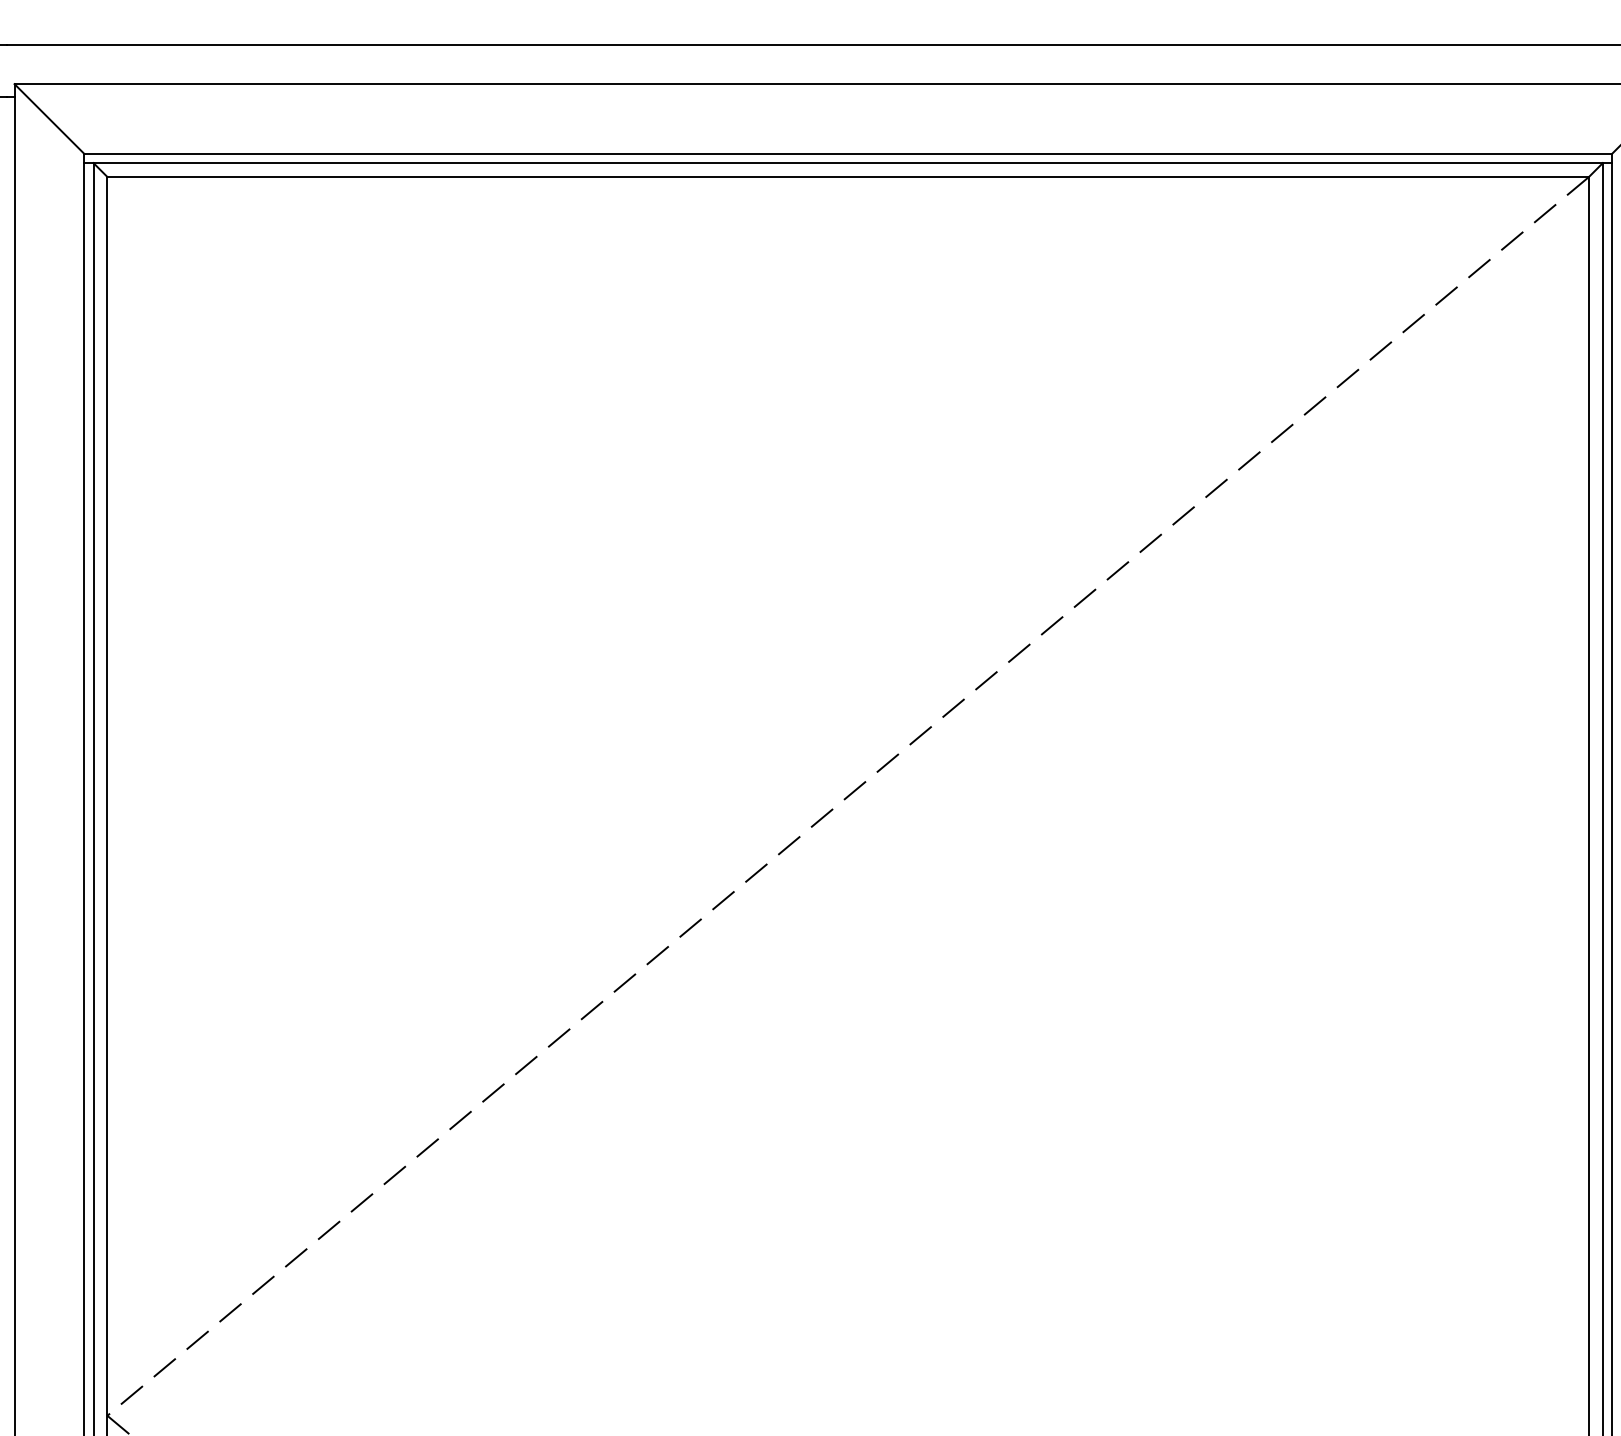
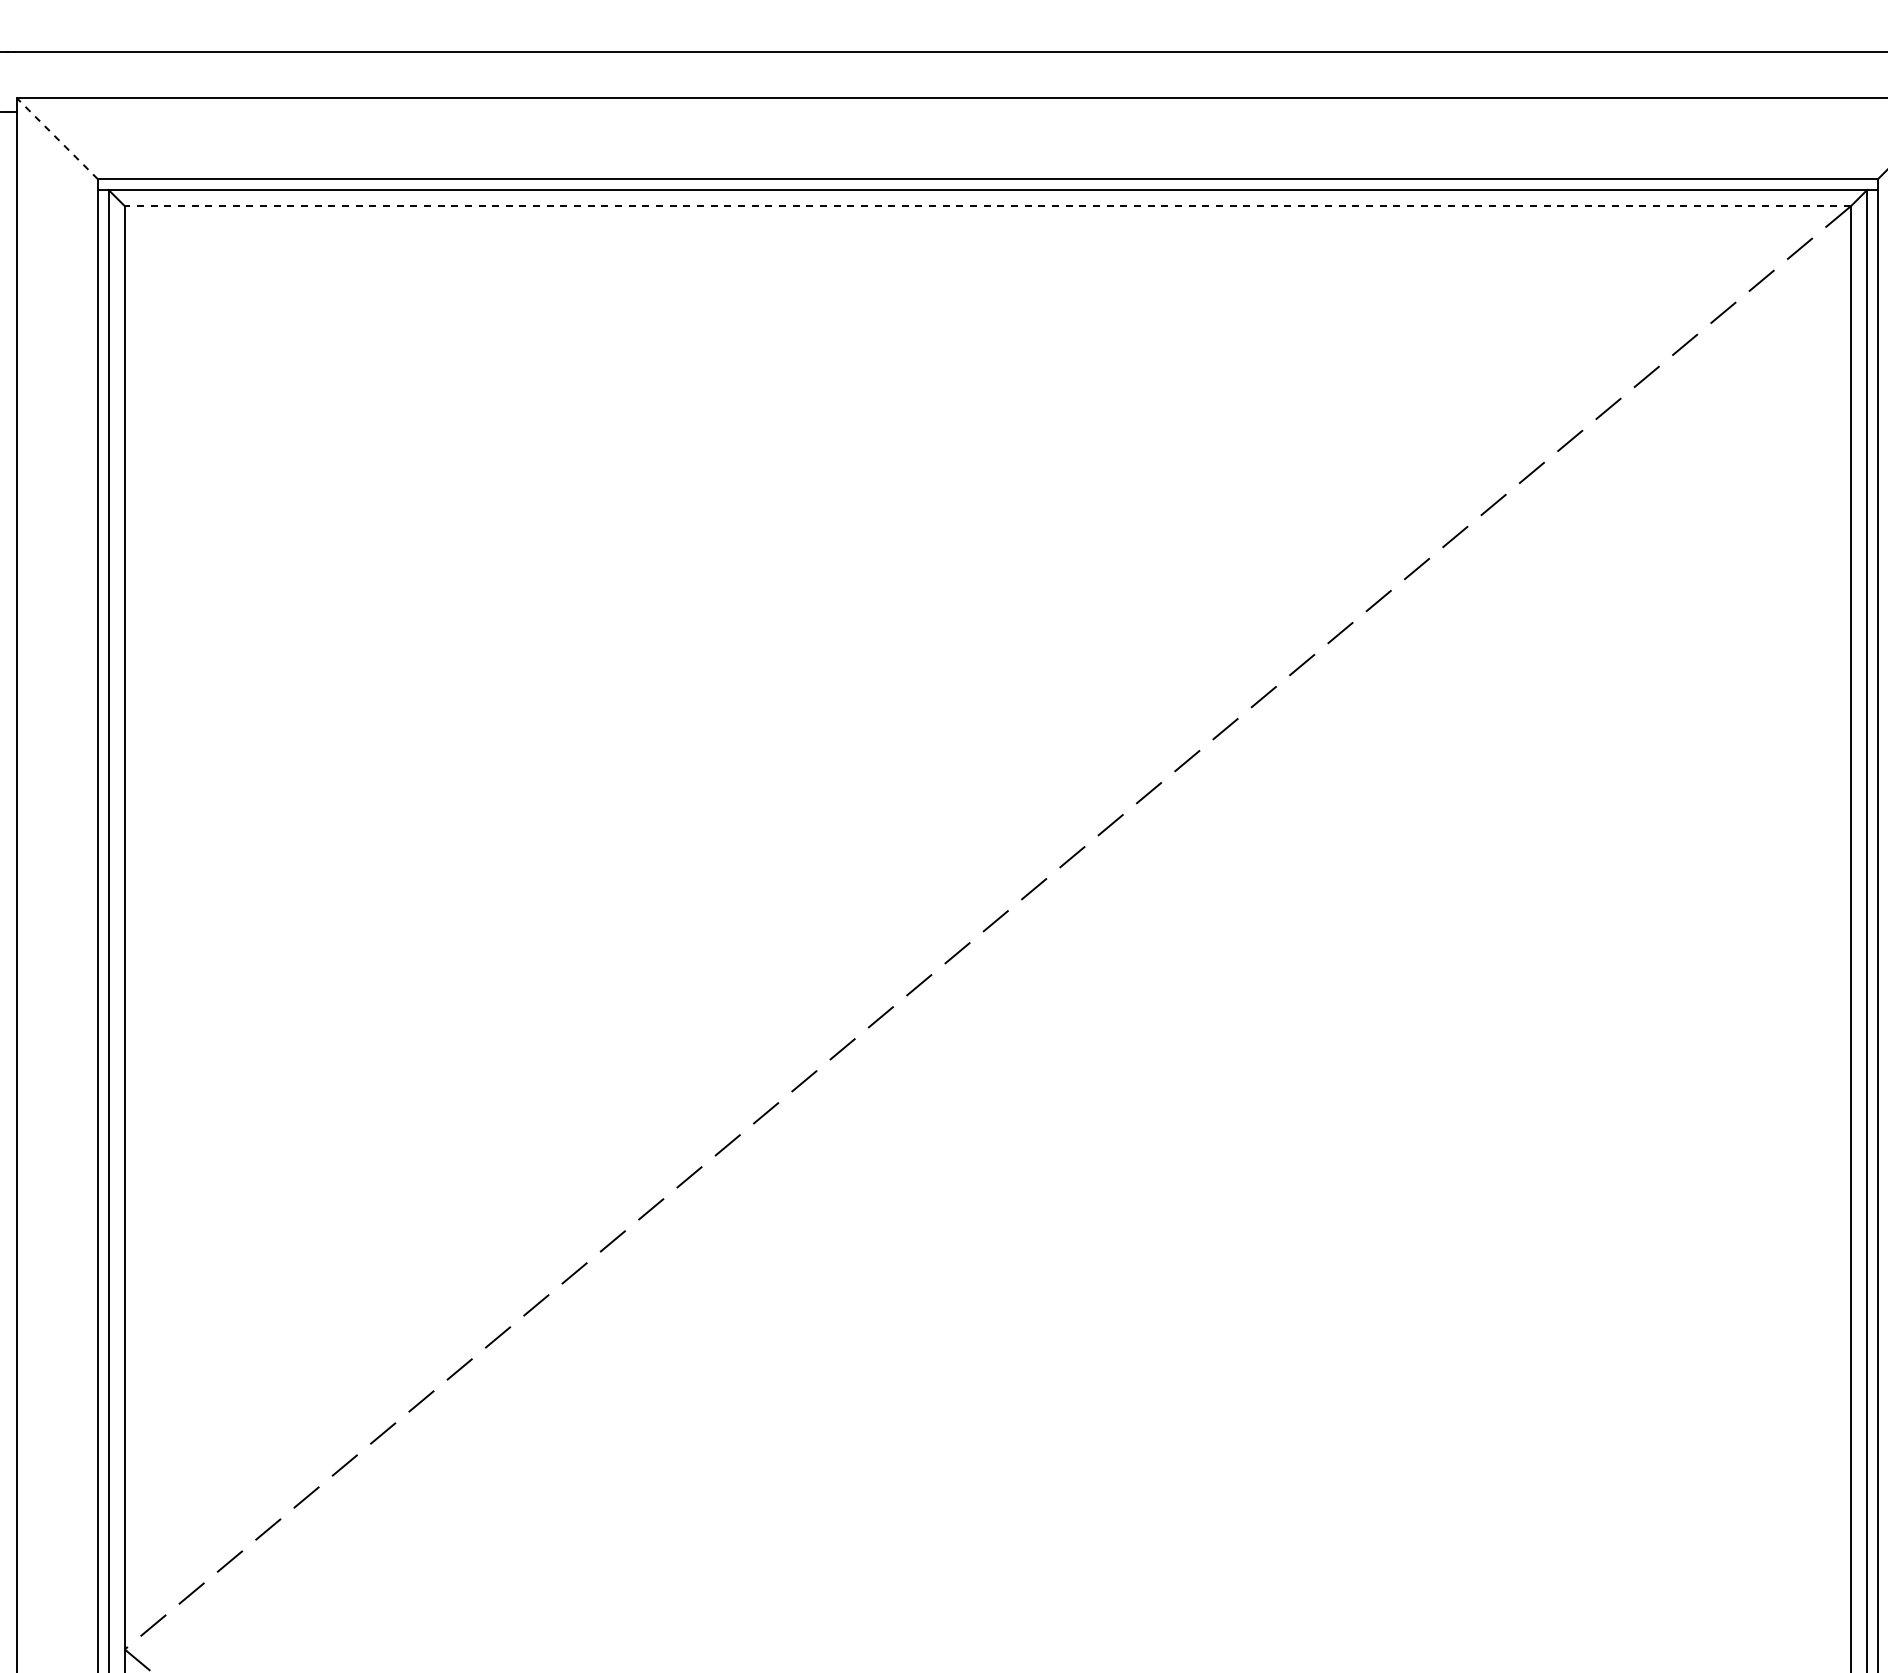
line: (49, 118) -> (57, 138), solid -> dashed
line: (847, 177) -> (987, 206), solid -> dashed

